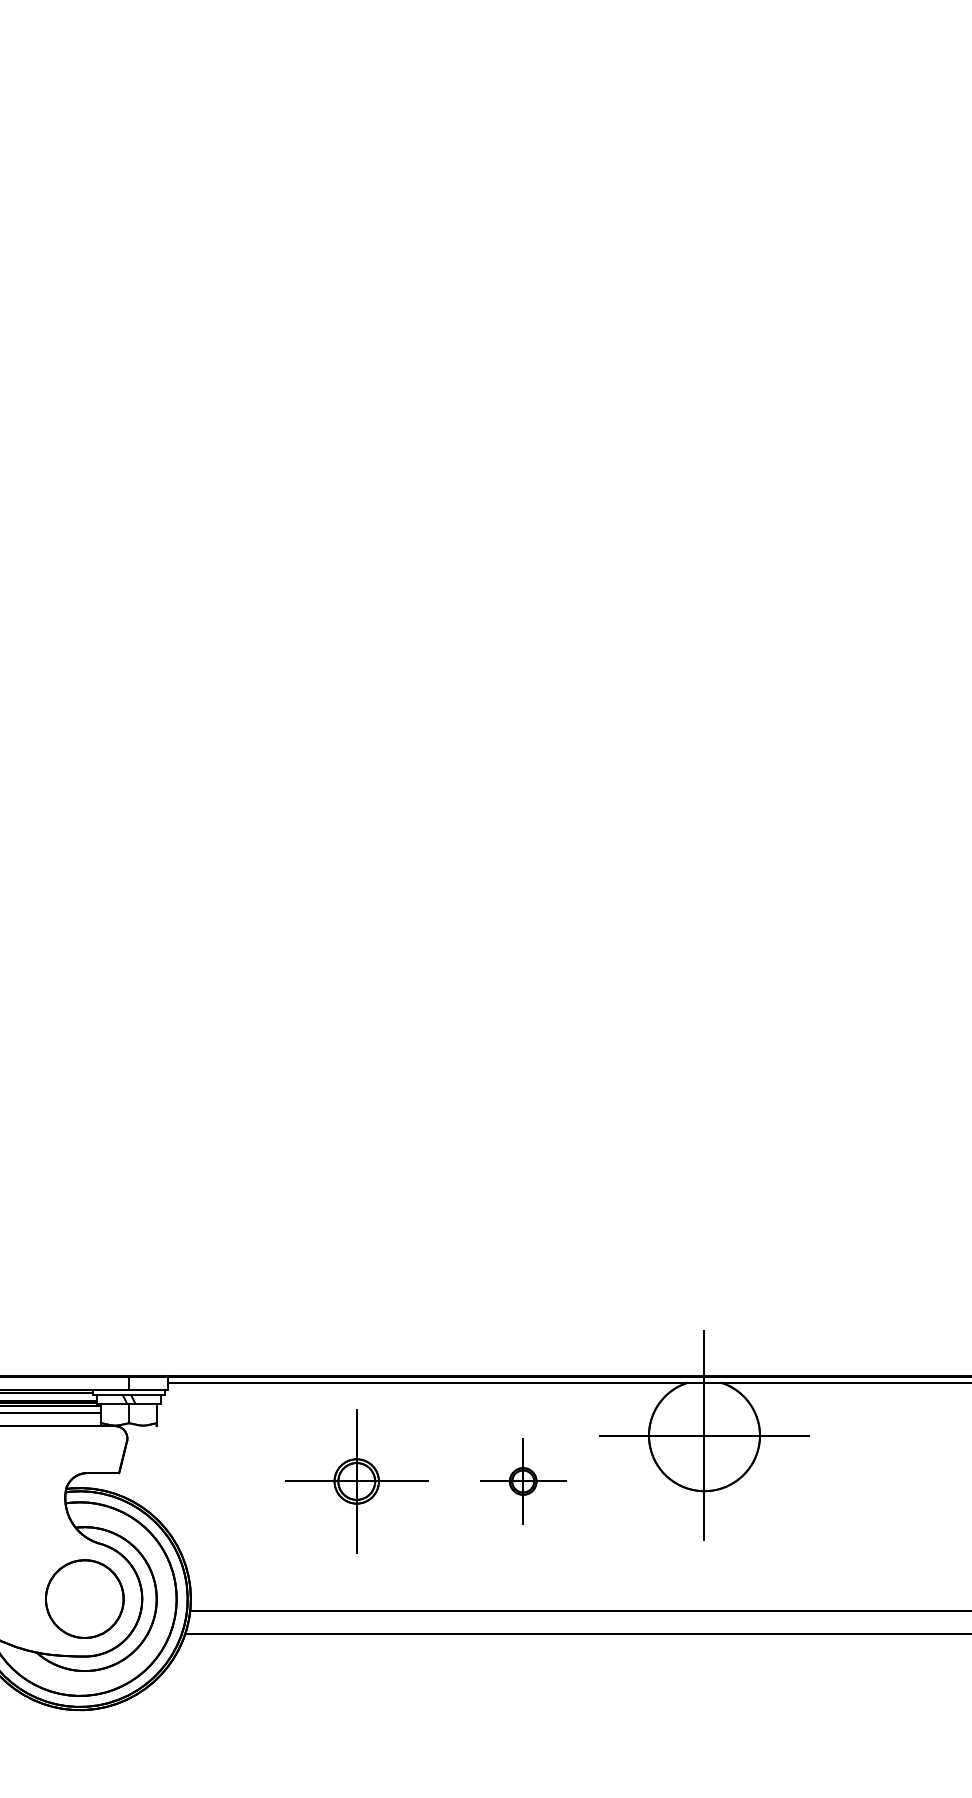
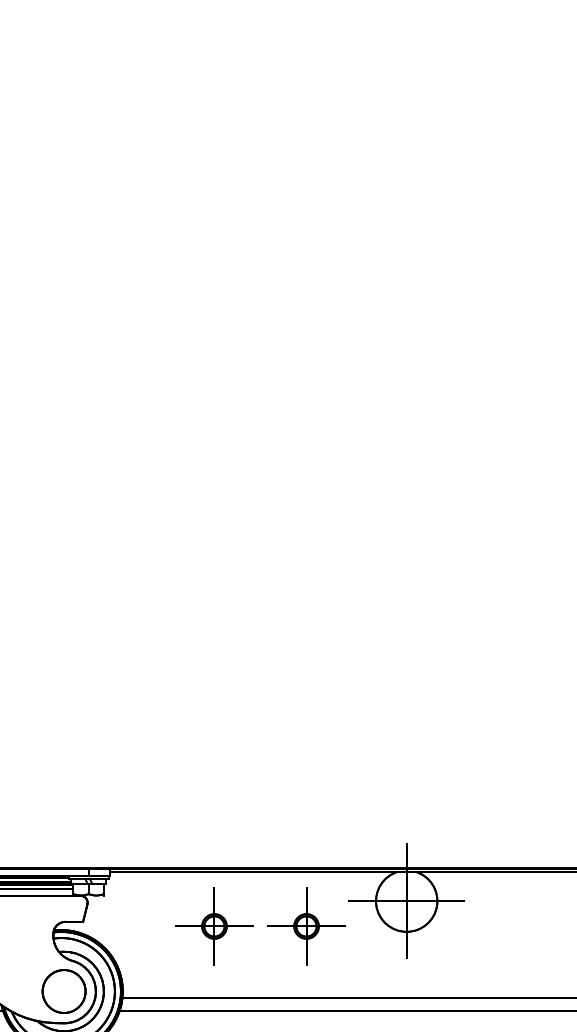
part: (523, 1481) -> (306, 926), size x1.67

